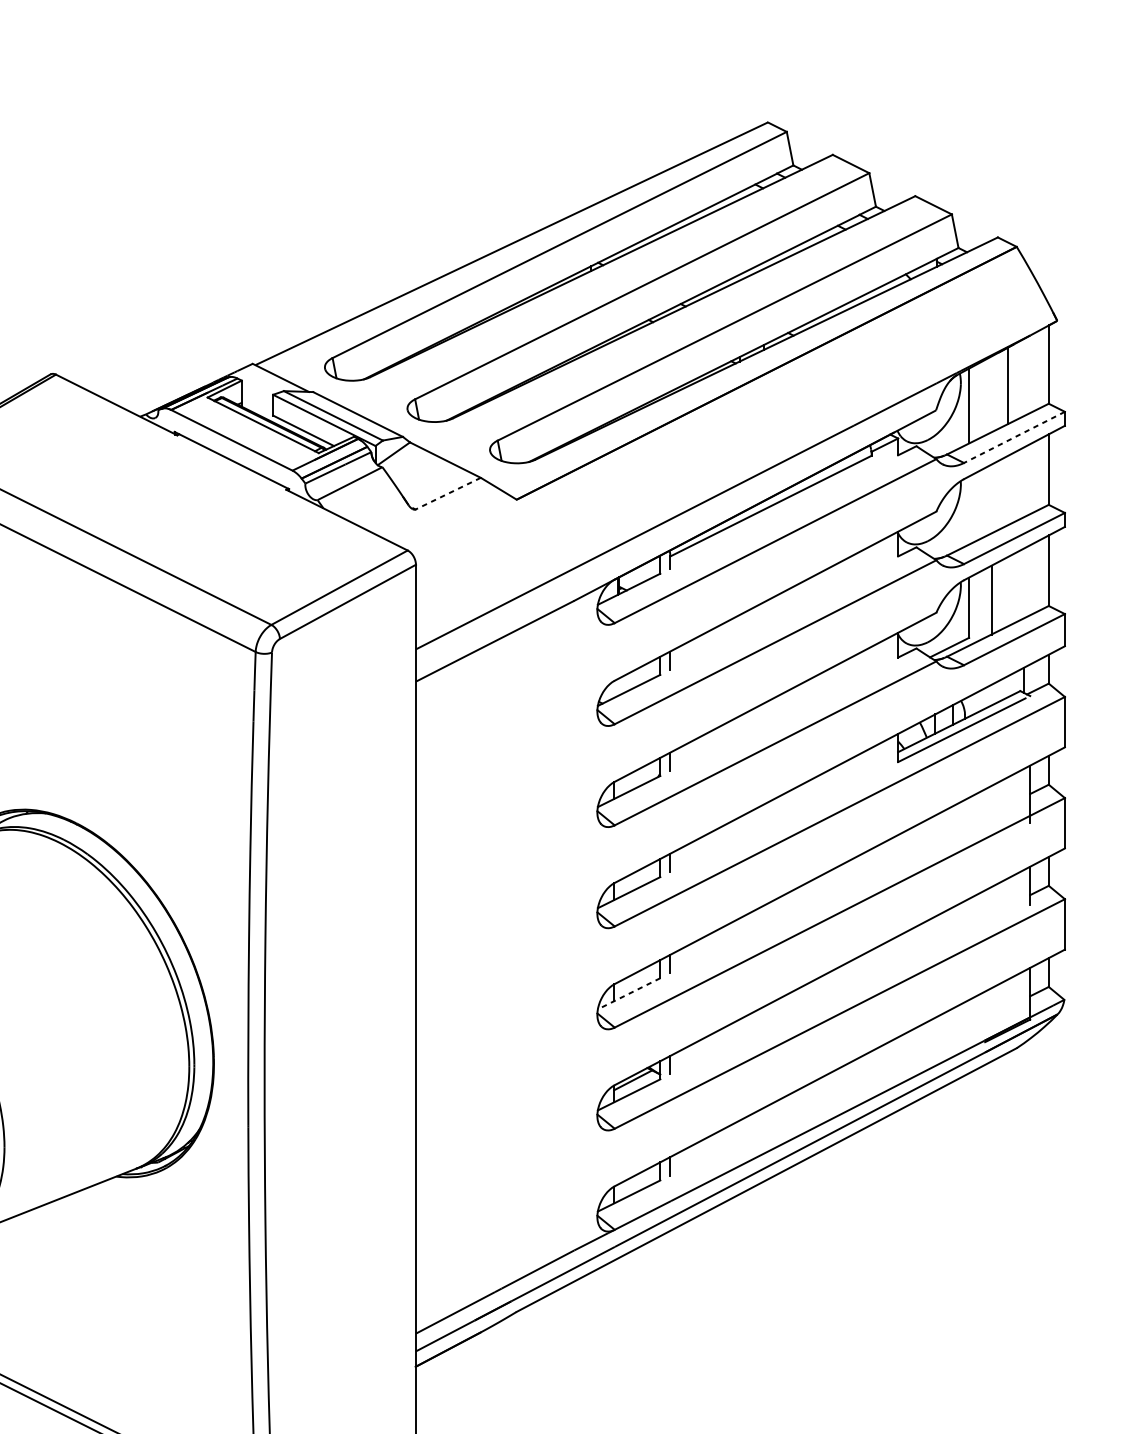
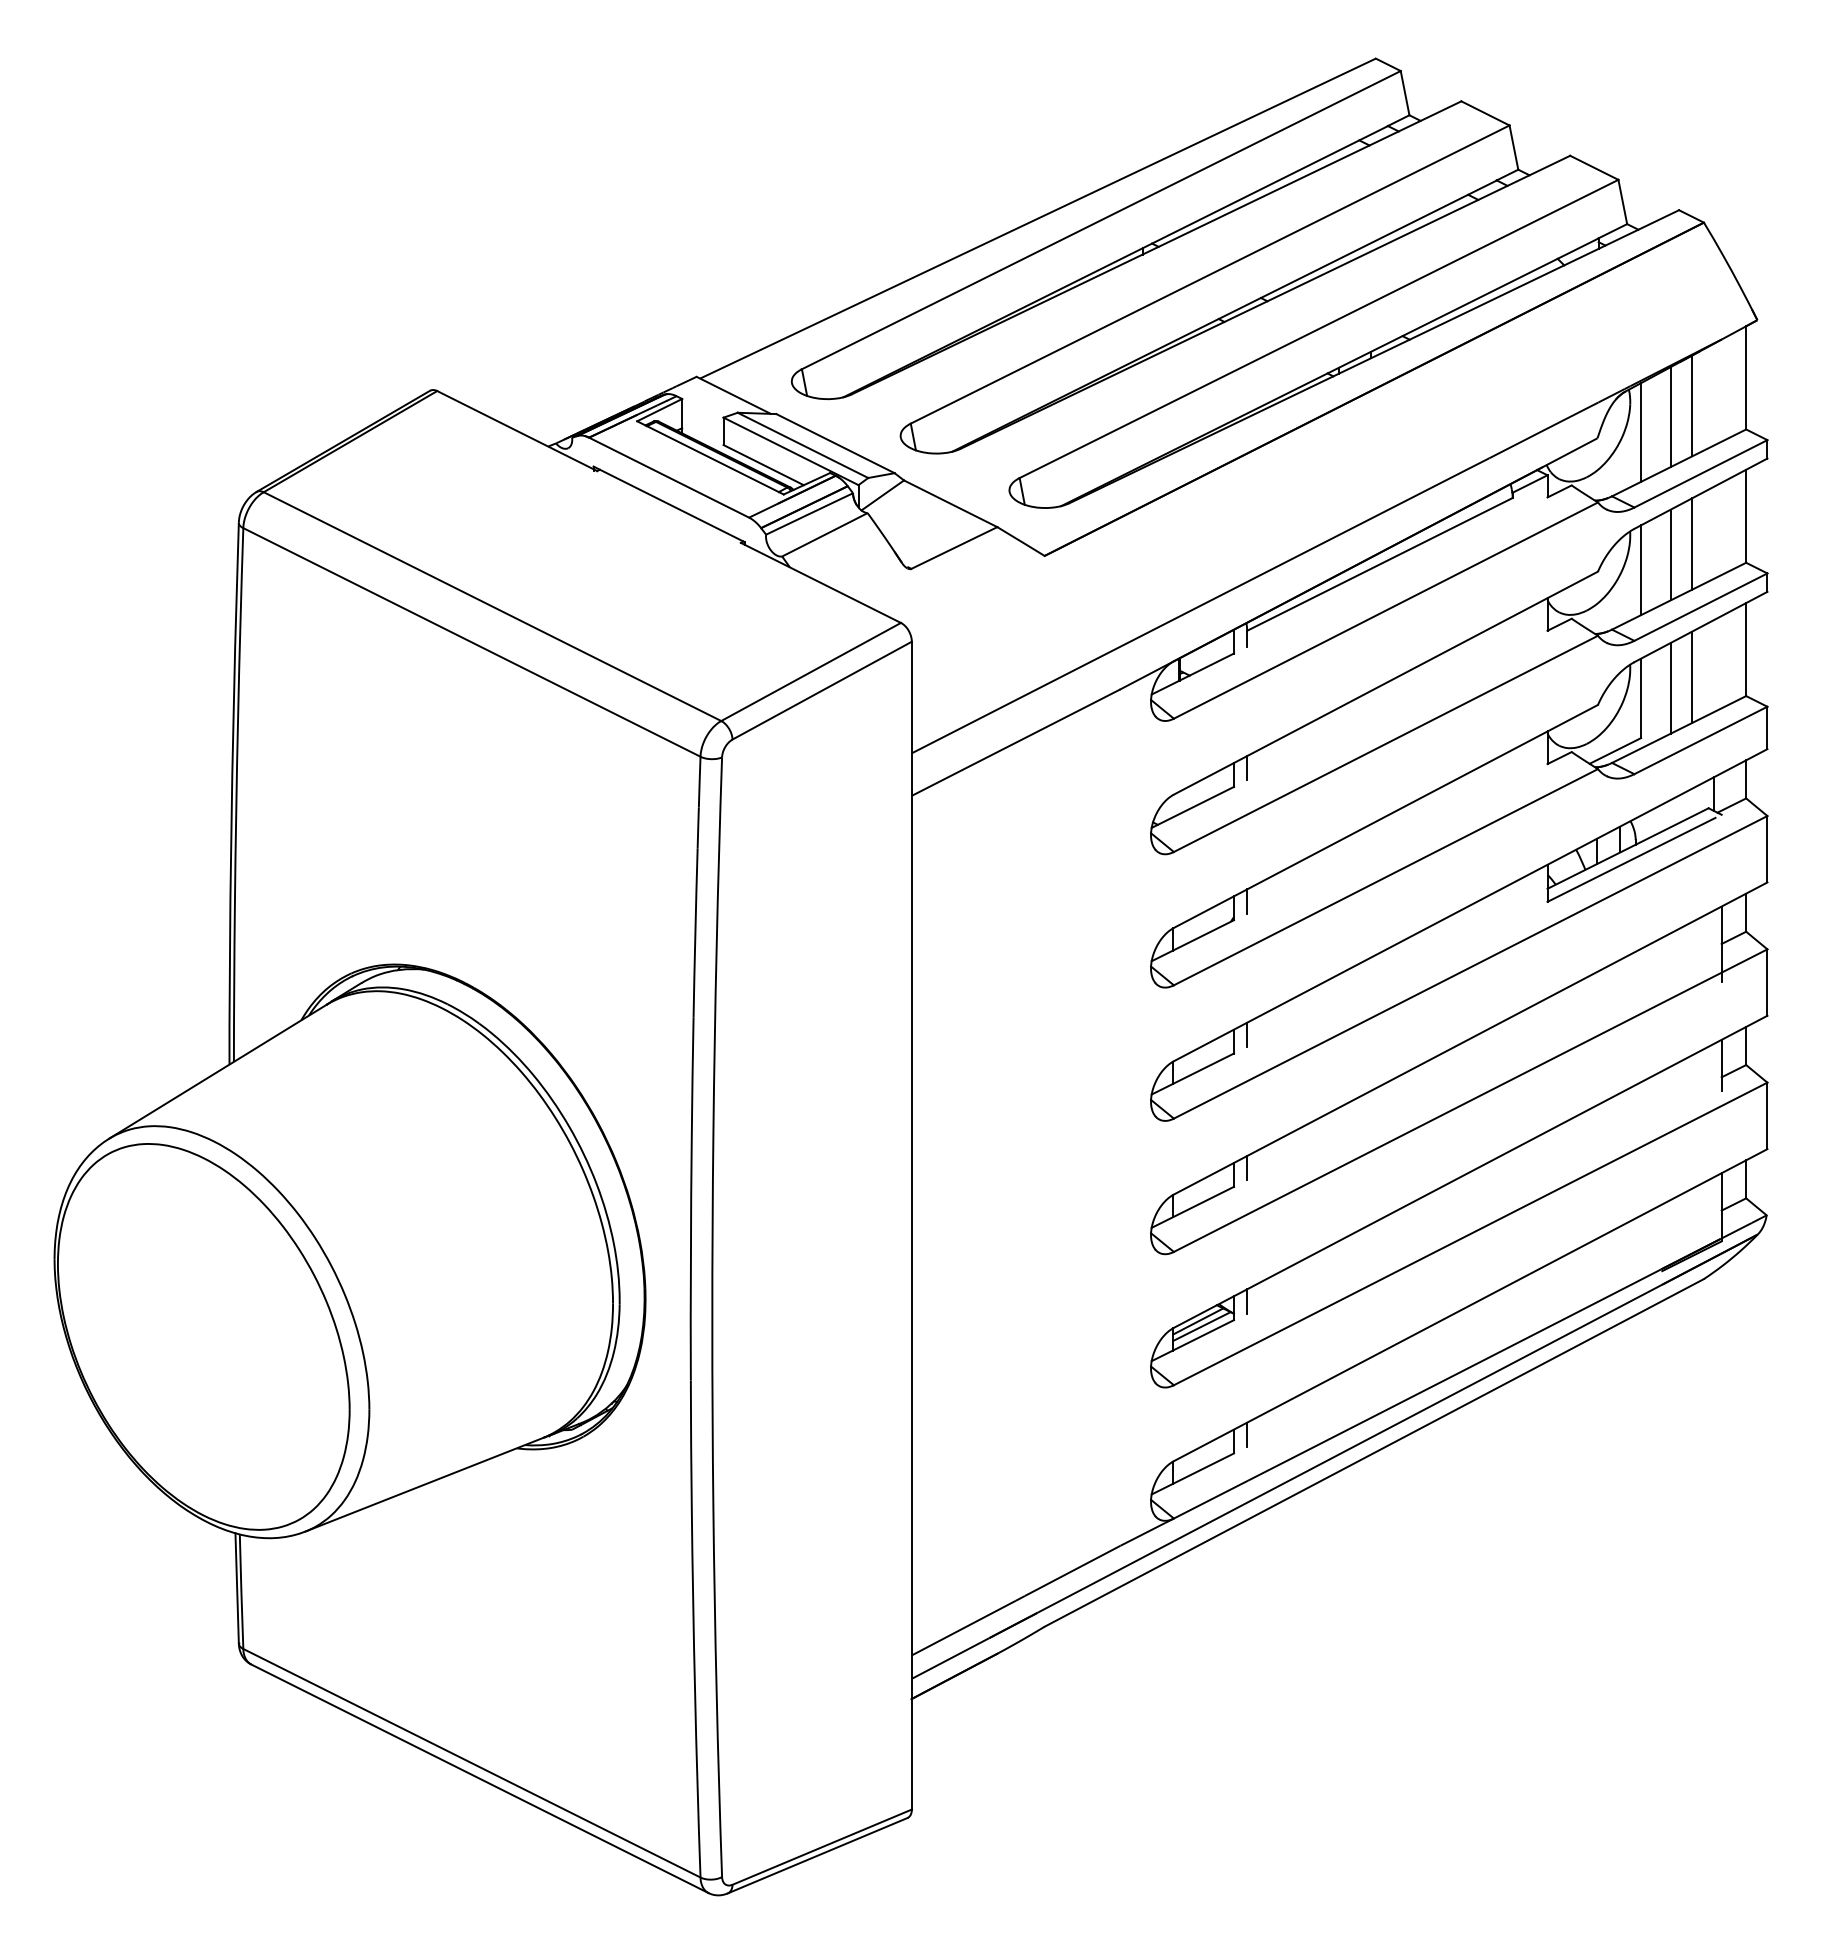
line: (991, 394) -> (1670, 417), added
line: (1014, 437) -> (1700, 473), dashed -> solid
line: (1008, 490) -> (1692, 543), added
line: (448, 494) -> (954, 548), dashed -> solid
line: (991, 498) -> (1670, 554), added
line: (969, 510) -> (1641, 570), added
line: (1008, 591) -> (1692, 677), added
line: (628, 993) -> (1192, 1207), dashed -> solid
line: (635, 1084) -> (1201, 1326), added

